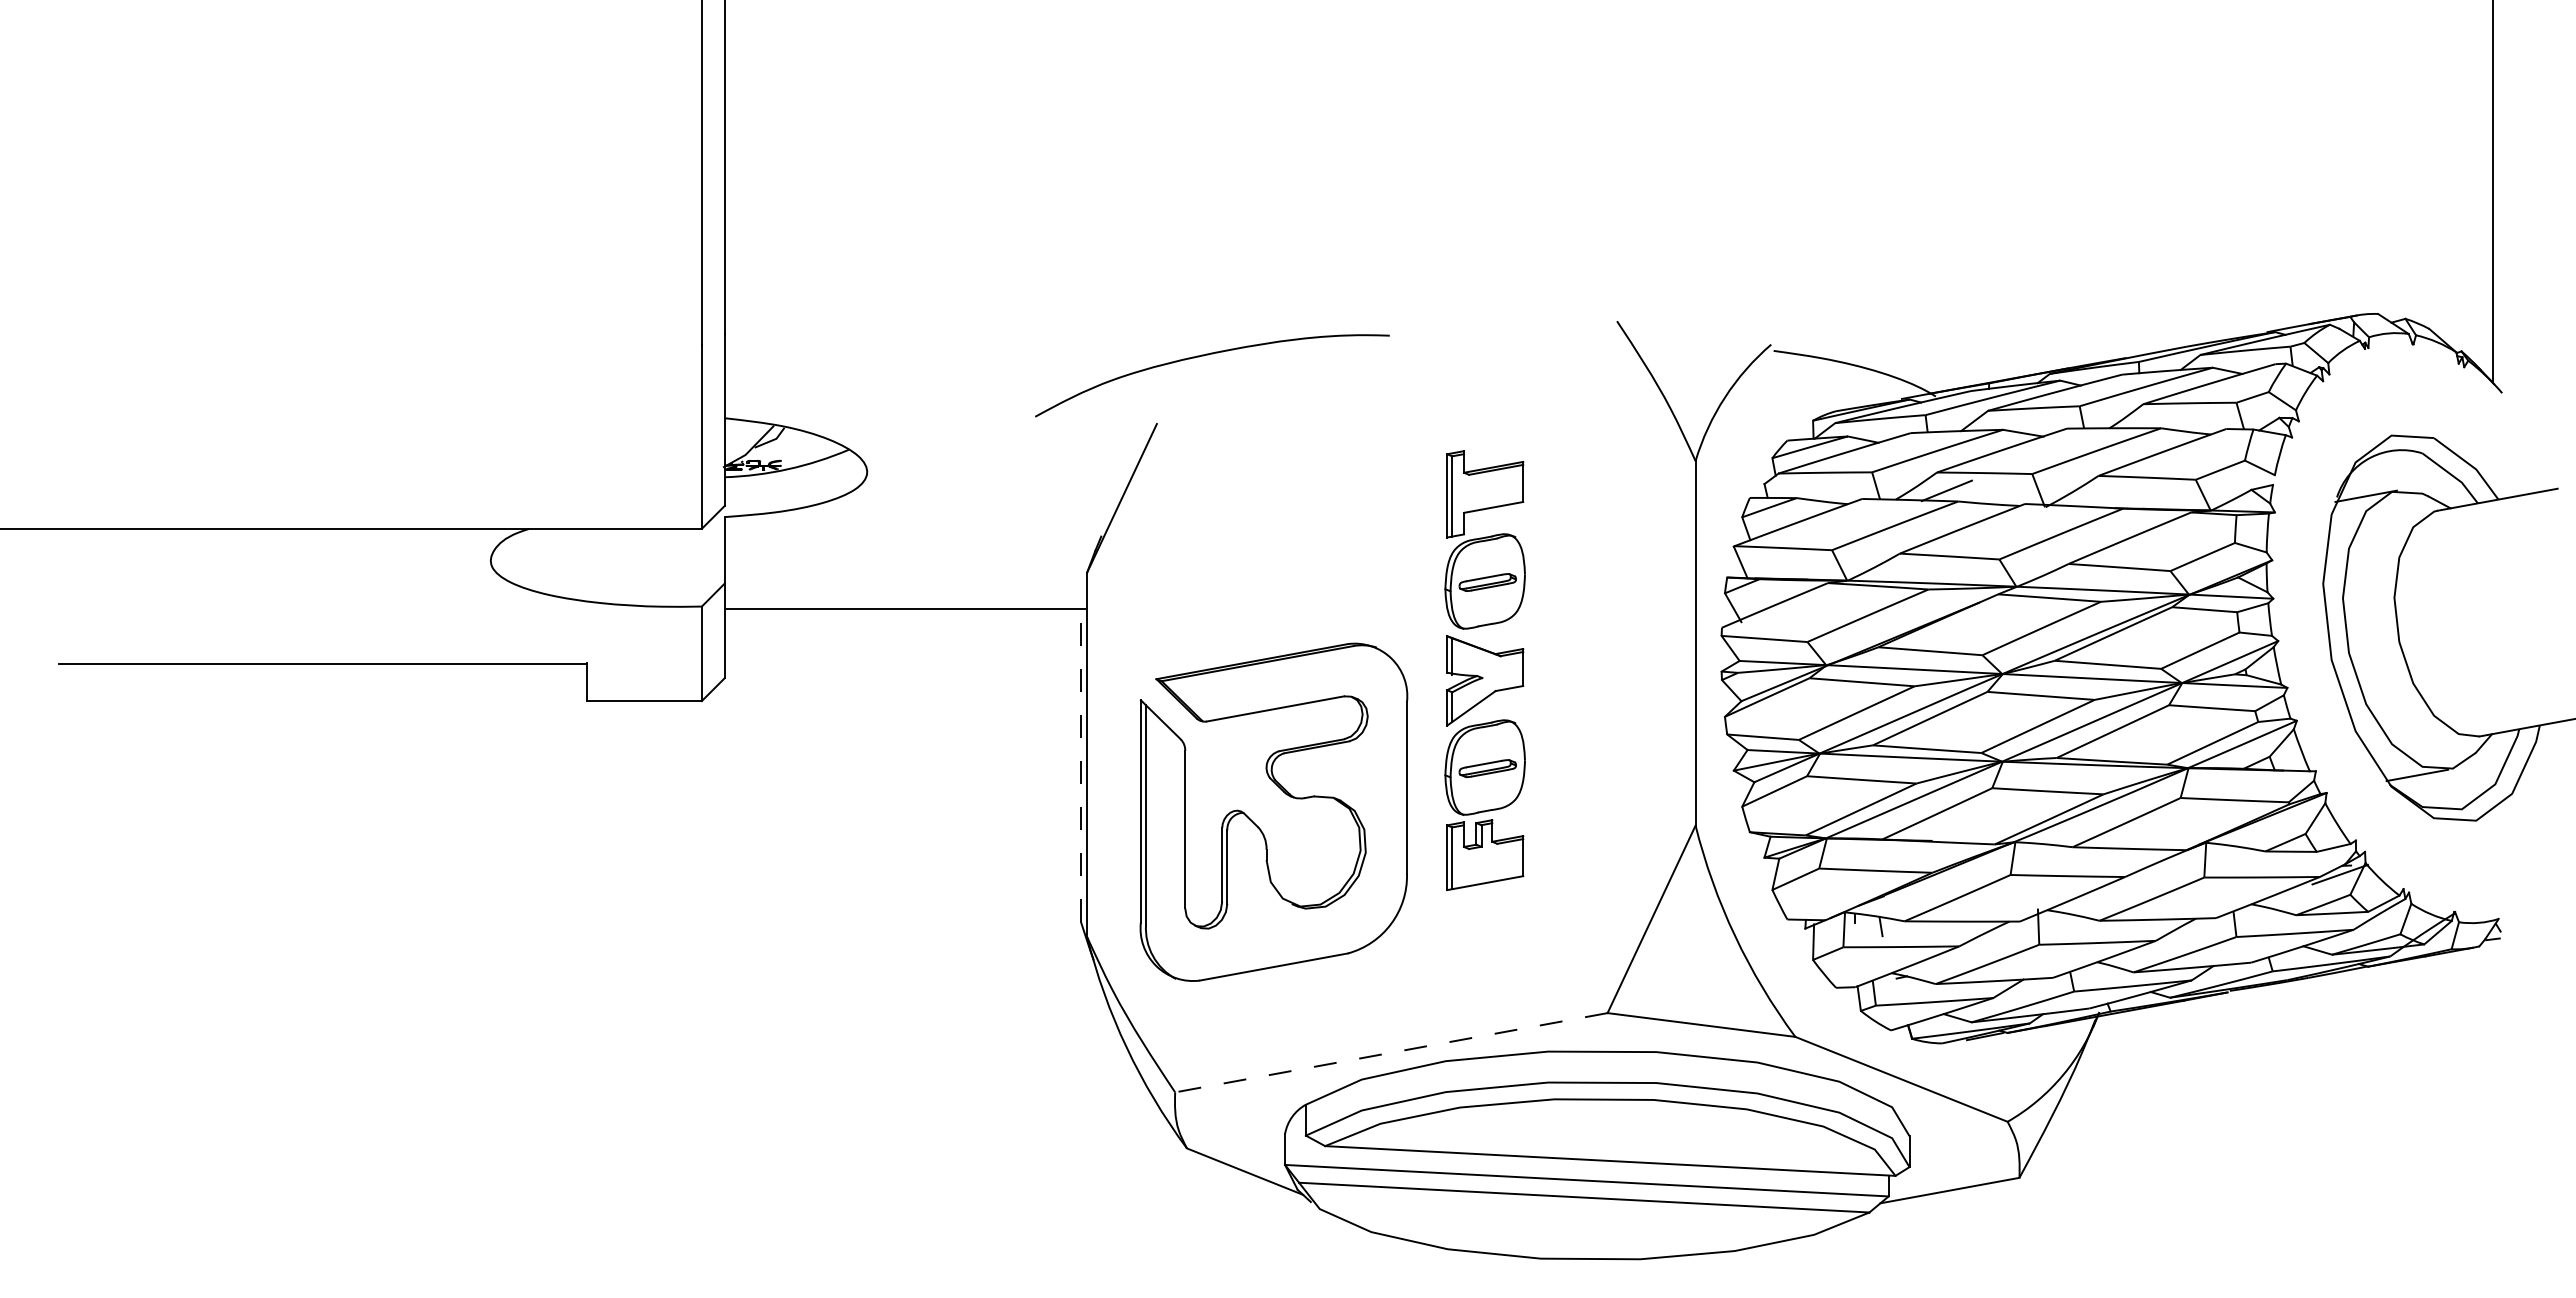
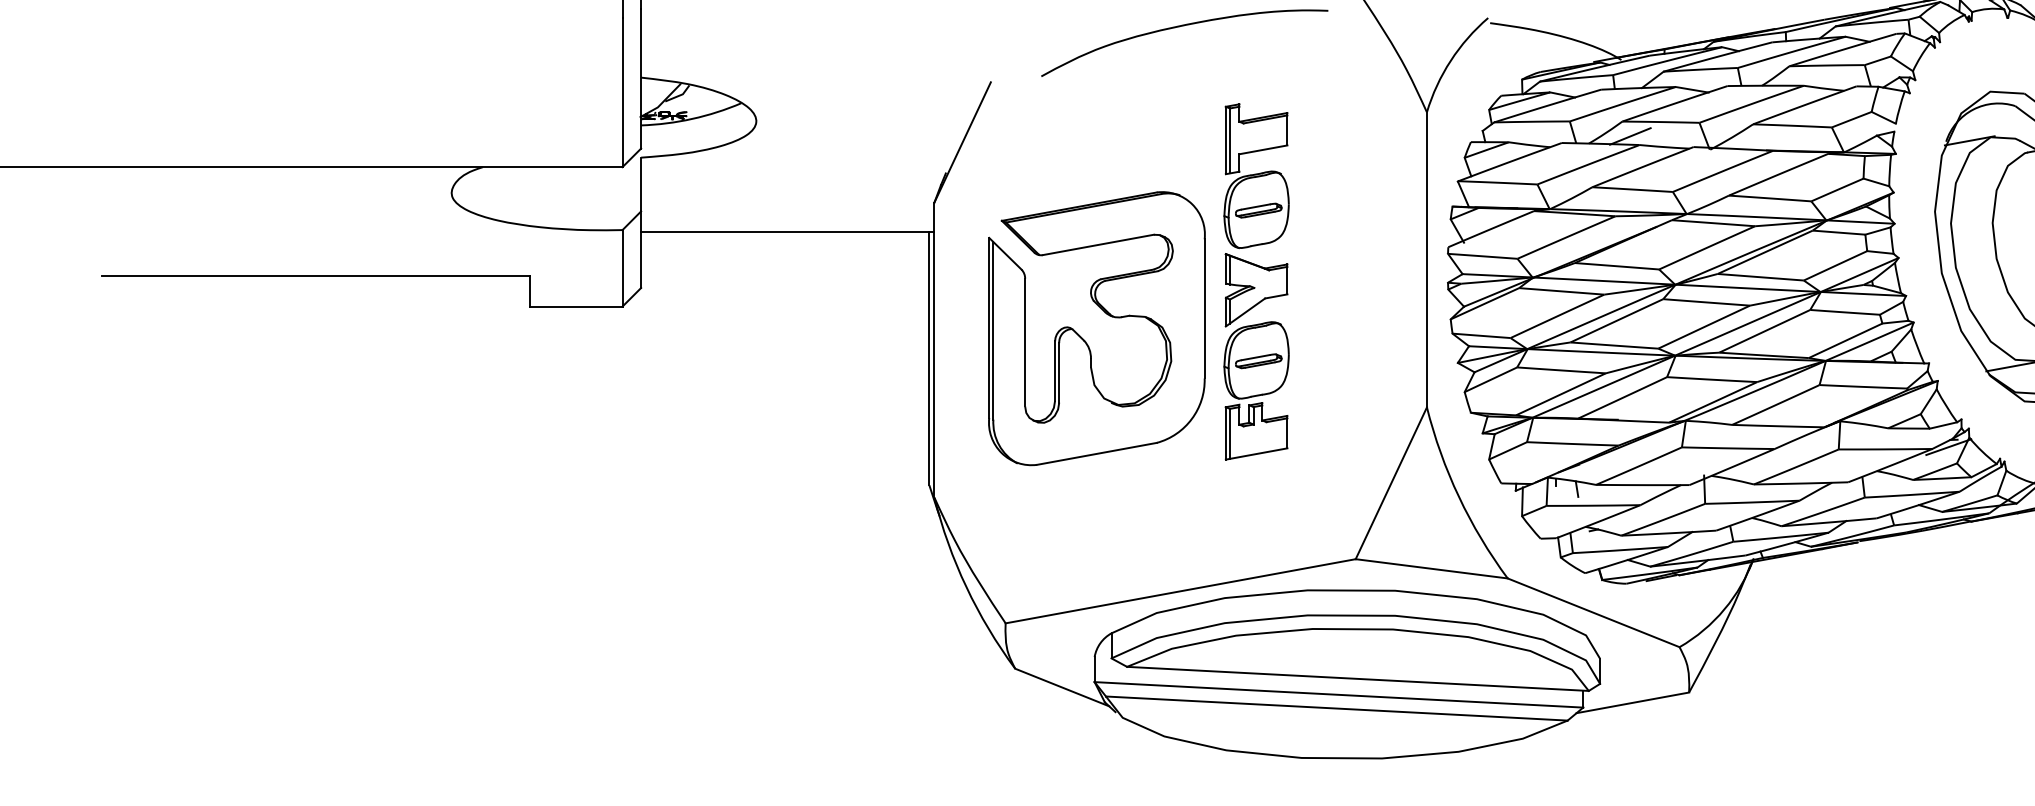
curve: (1208, 355) -> (1181, 26), moved
line: (1080, 765) -> (929, 358), dashed -> solid
part: (1285, 794) -> (1106, 314), moved
line: (1391, 1052) -> (1180, 591), dashed -> solid

